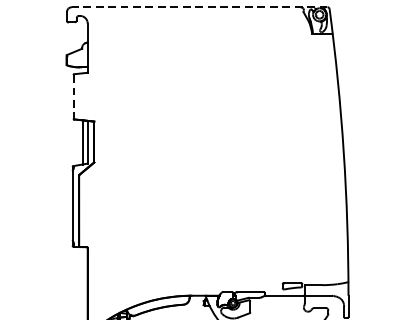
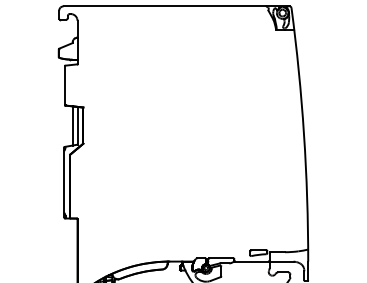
line: (199, 7) -> (176, 6), dashed -> solid
line: (72, 97) -> (64, 86), dashed -> solid

